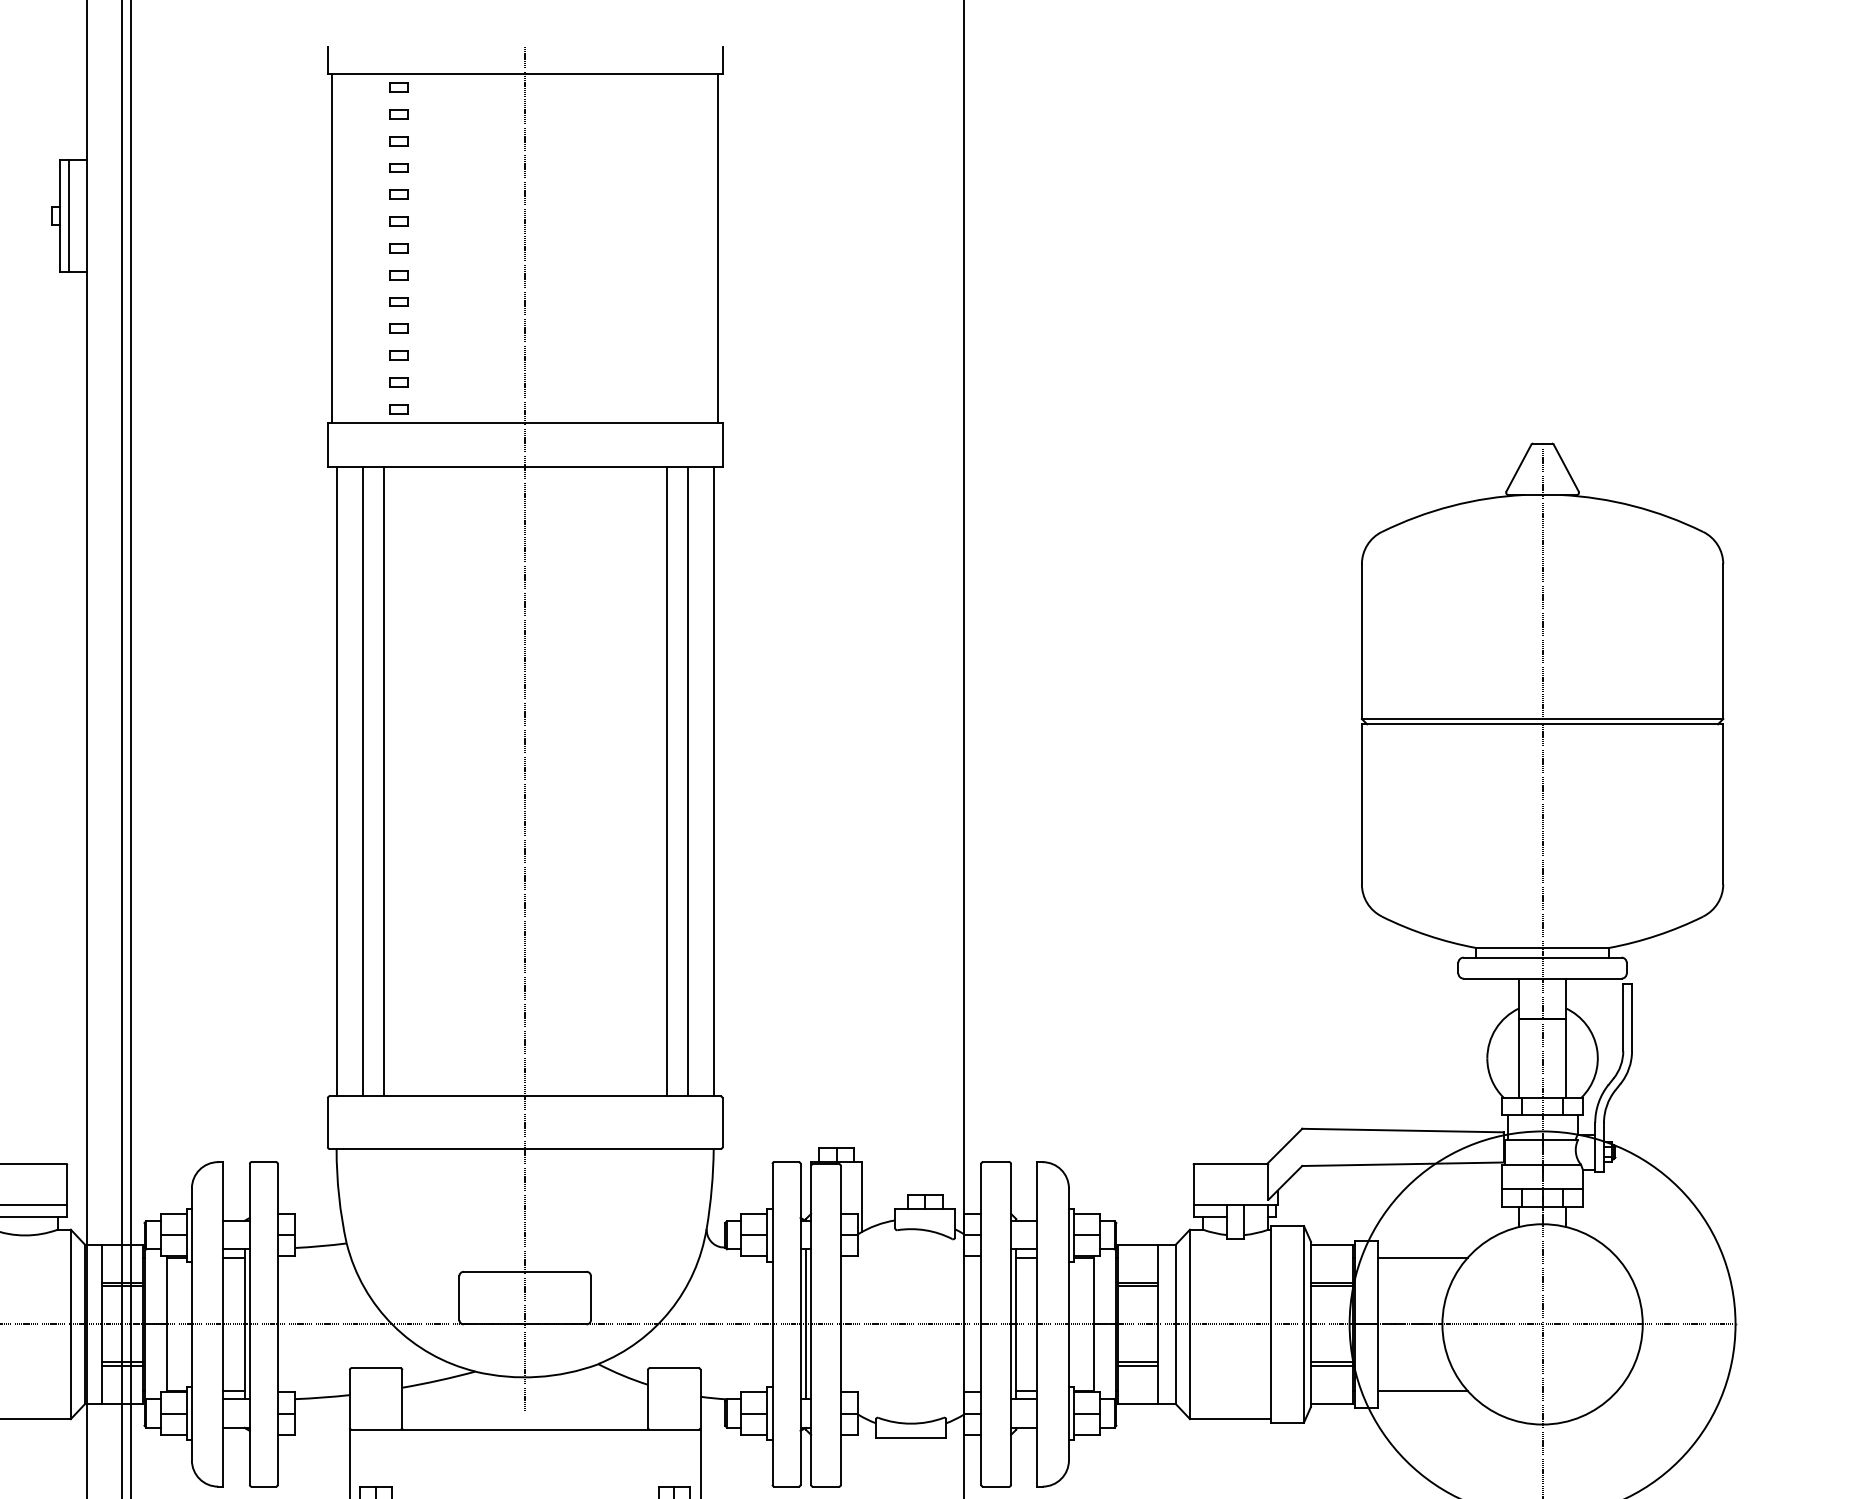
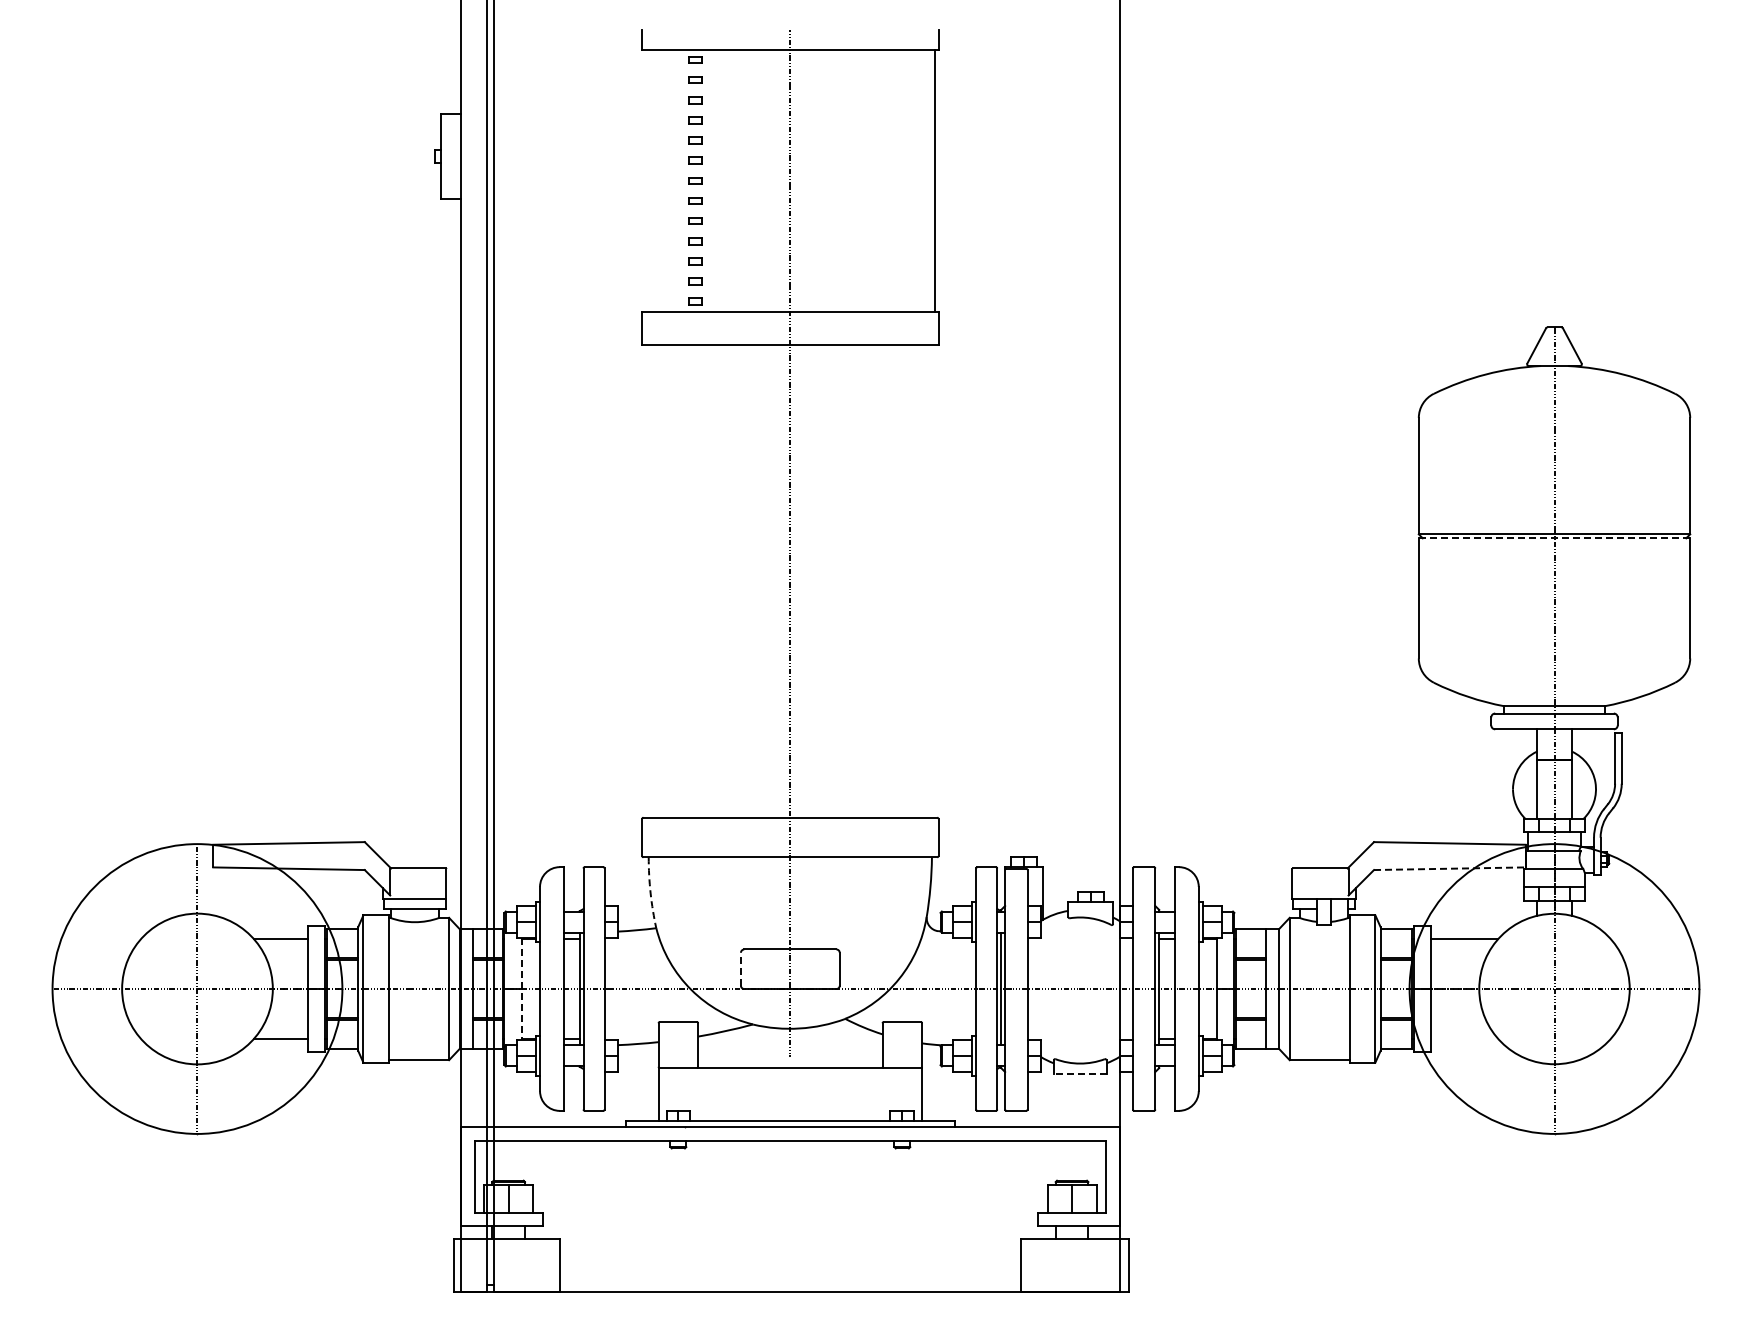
line: (68, 215) -> (447, 156), removed
line: (332, 247) -> (645, 180), removed
line: (1542, 724) -> (1554, 538), solid -> dashed
line: (336, 781) -> (648, 581), removed
line: (362, 781) -> (668, 581), removed
line: (384, 781) -> (684, 581), removed
line: (666, 781) -> (896, 581), removed
line: (687, 781) -> (912, 581), removed
line: (713, 781) -> (931, 581), removed
line: (1402, 1163) -> (1449, 868), solid -> dashed
arc: (338, 1197) -> (650, 893), solid -> dashed
line: (458, 1297) -> (740, 968), solid -> dashed
line: (167, 1325) -> (521, 989), solid -> dashed
line: (1422, 1391) -> (1464, 1039), removed
line: (910, 1438) -> (1079, 1074), solid -> dashed

